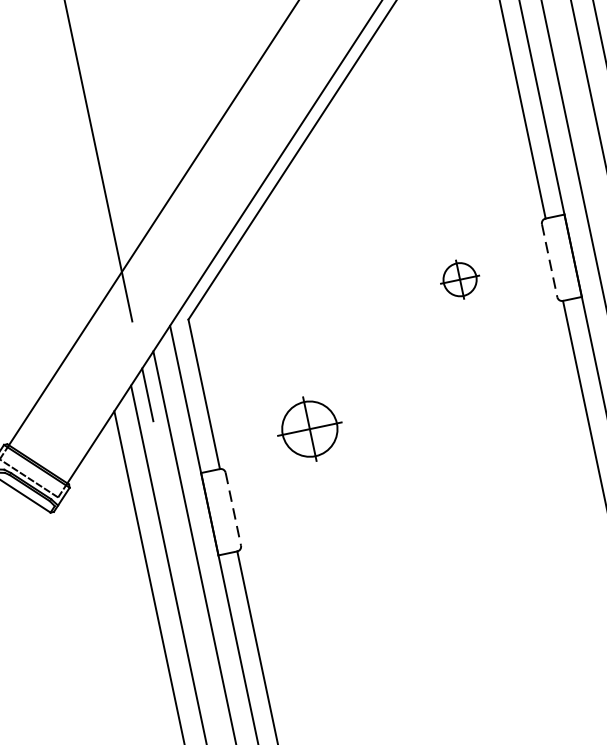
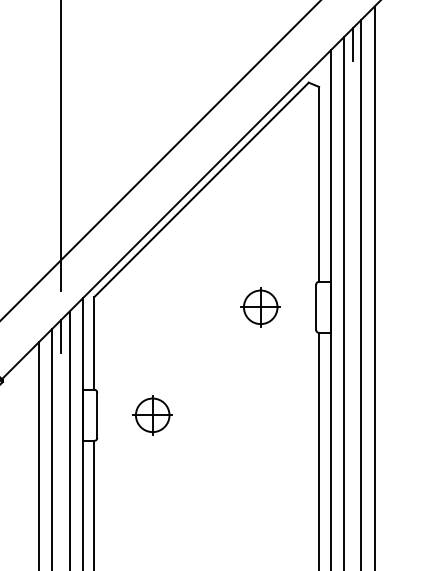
line: (550, 260) -> (316, 307), dashed -> solid
part: (459, 279) -> (260, 307), size x1.67
part: (309, 429) -> (152, 415), moved
line: (233, 509) -> (97, 415), dashed -> solid

